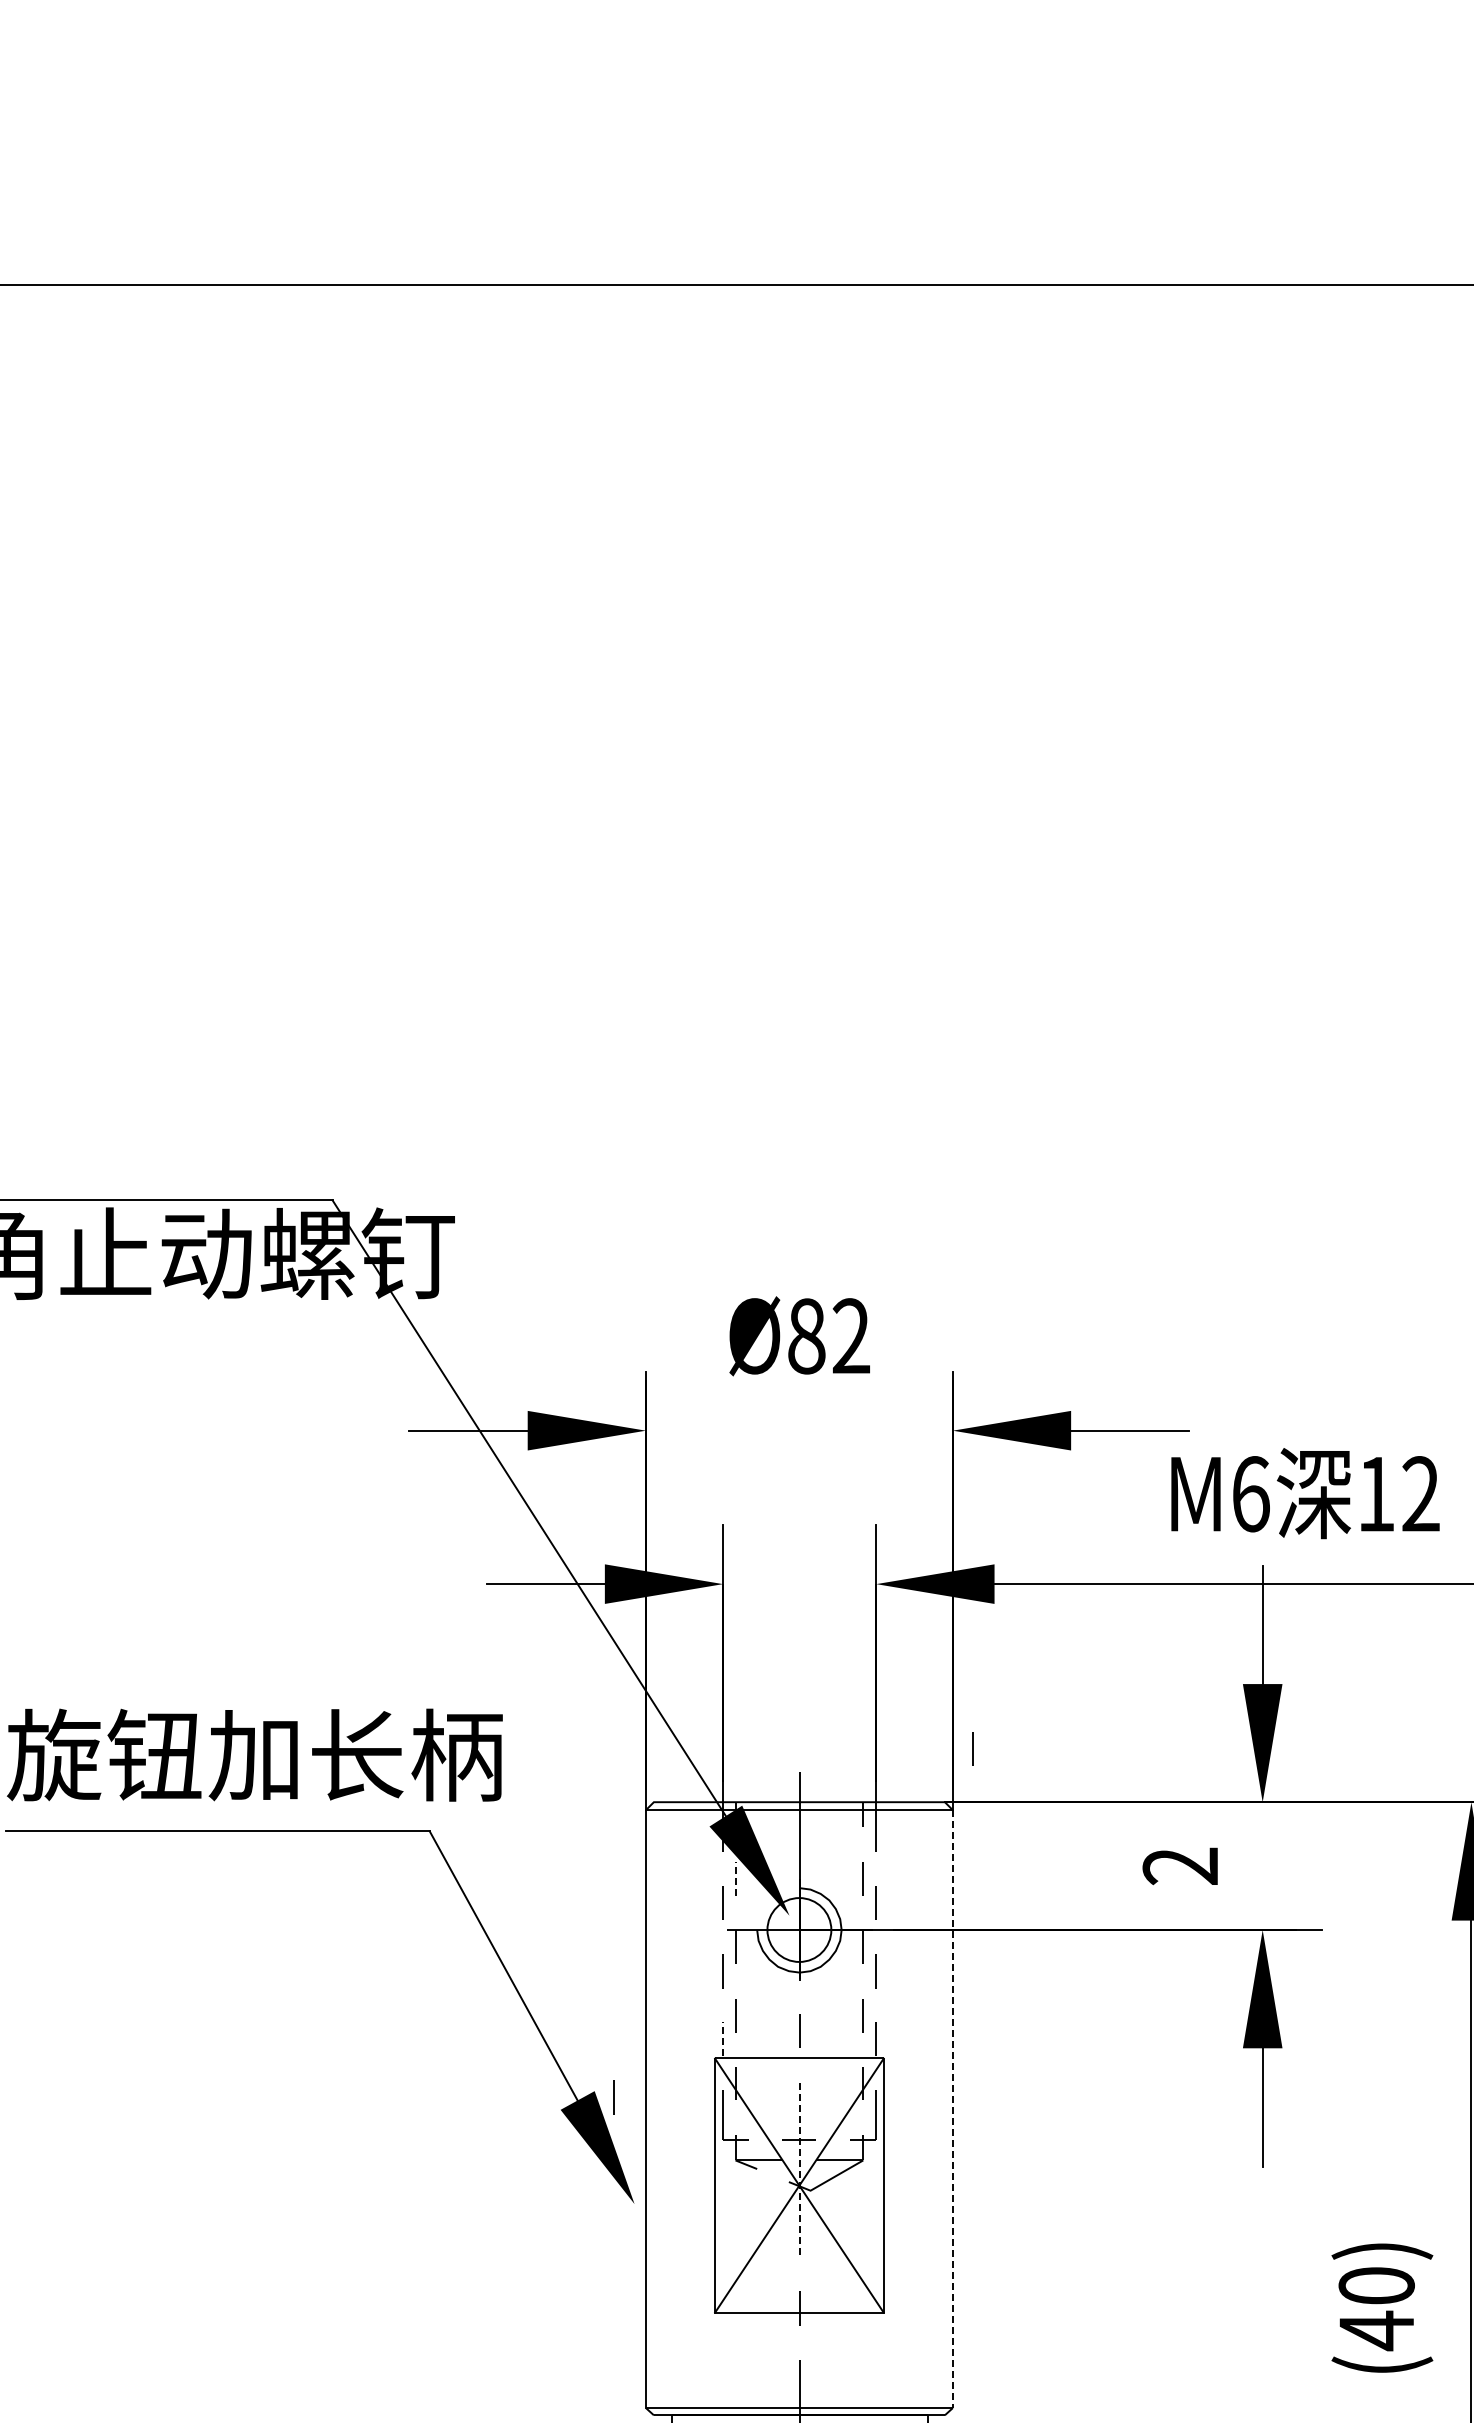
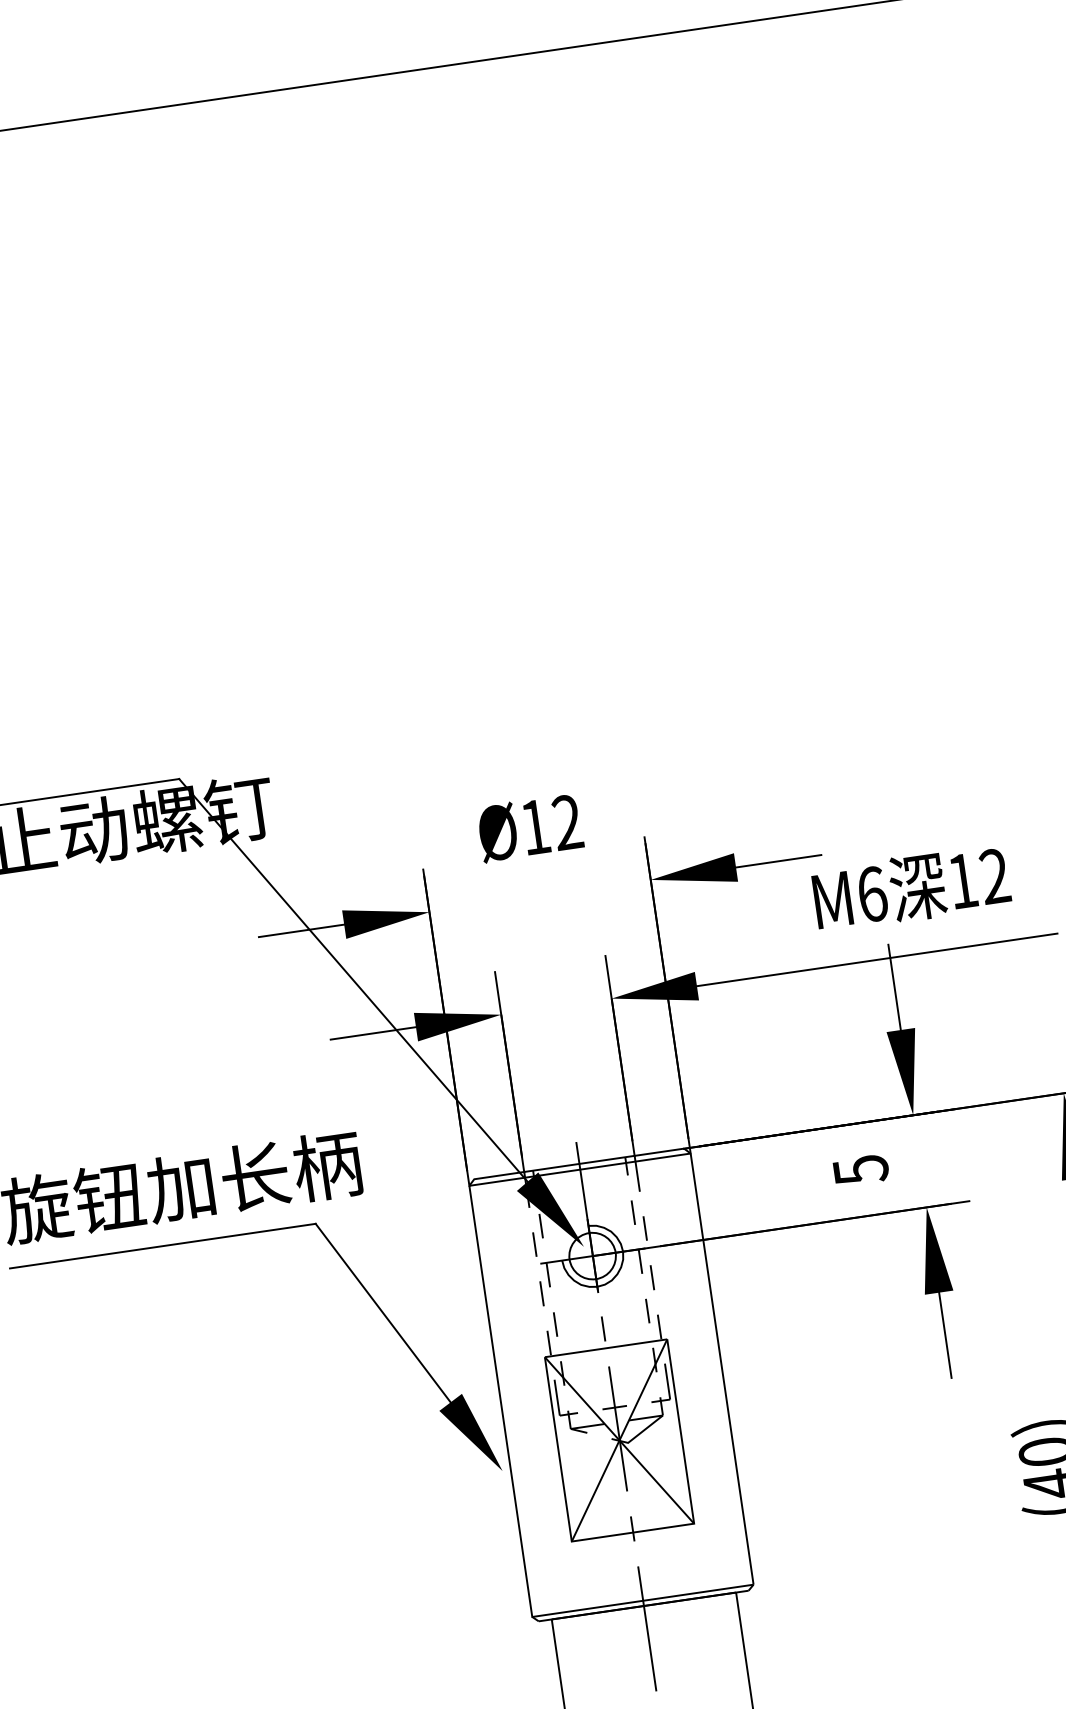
text: (806, 1336) -> (535, 827), Ø82 -> Ø12
line: (972, 1748) -> (698, 1107), removed
text: (1180, 1866) -> (860, 1170), 2 -> 5
line: (735, 1879) -> (541, 1226), dashed -> solid
line: (723, 2039) -> (549, 1343), dashed -> solid
line: (613, 2097) -> (476, 1396), removed
line: (952, 2109) -> (721, 1369), dashed -> solid
line: (799, 2169) -> (617, 1428), dashed -> solid

